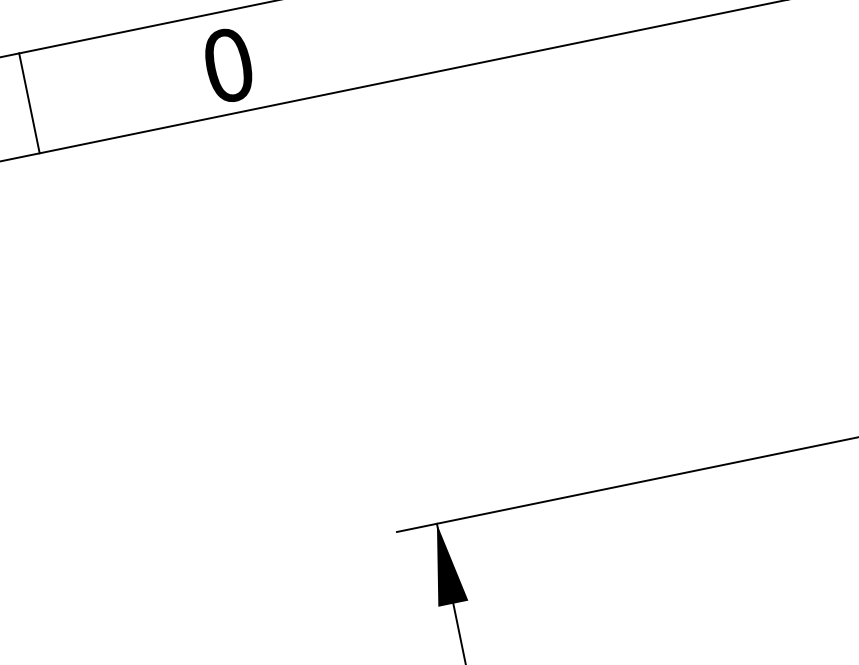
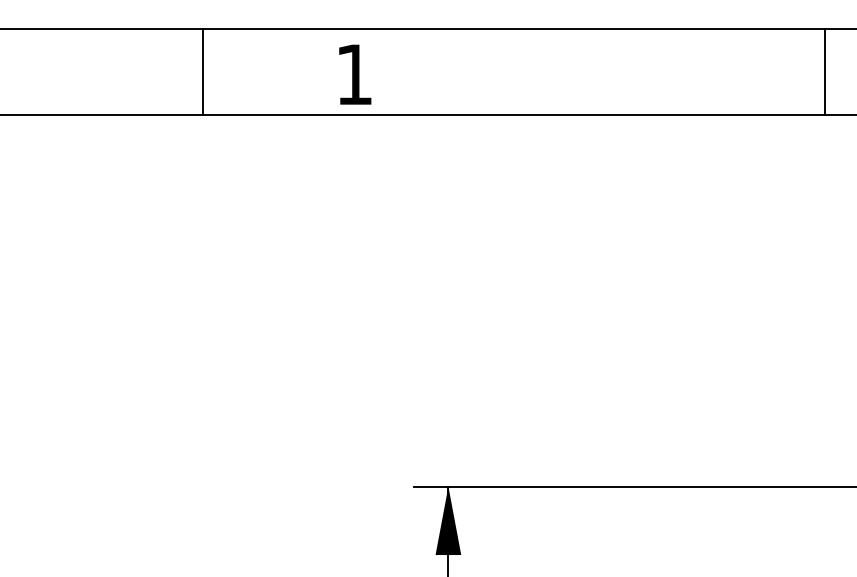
text: (228, 65) -> (354, 74), 0 -> 1
line: (29, 103) -> (203, 72), moved

